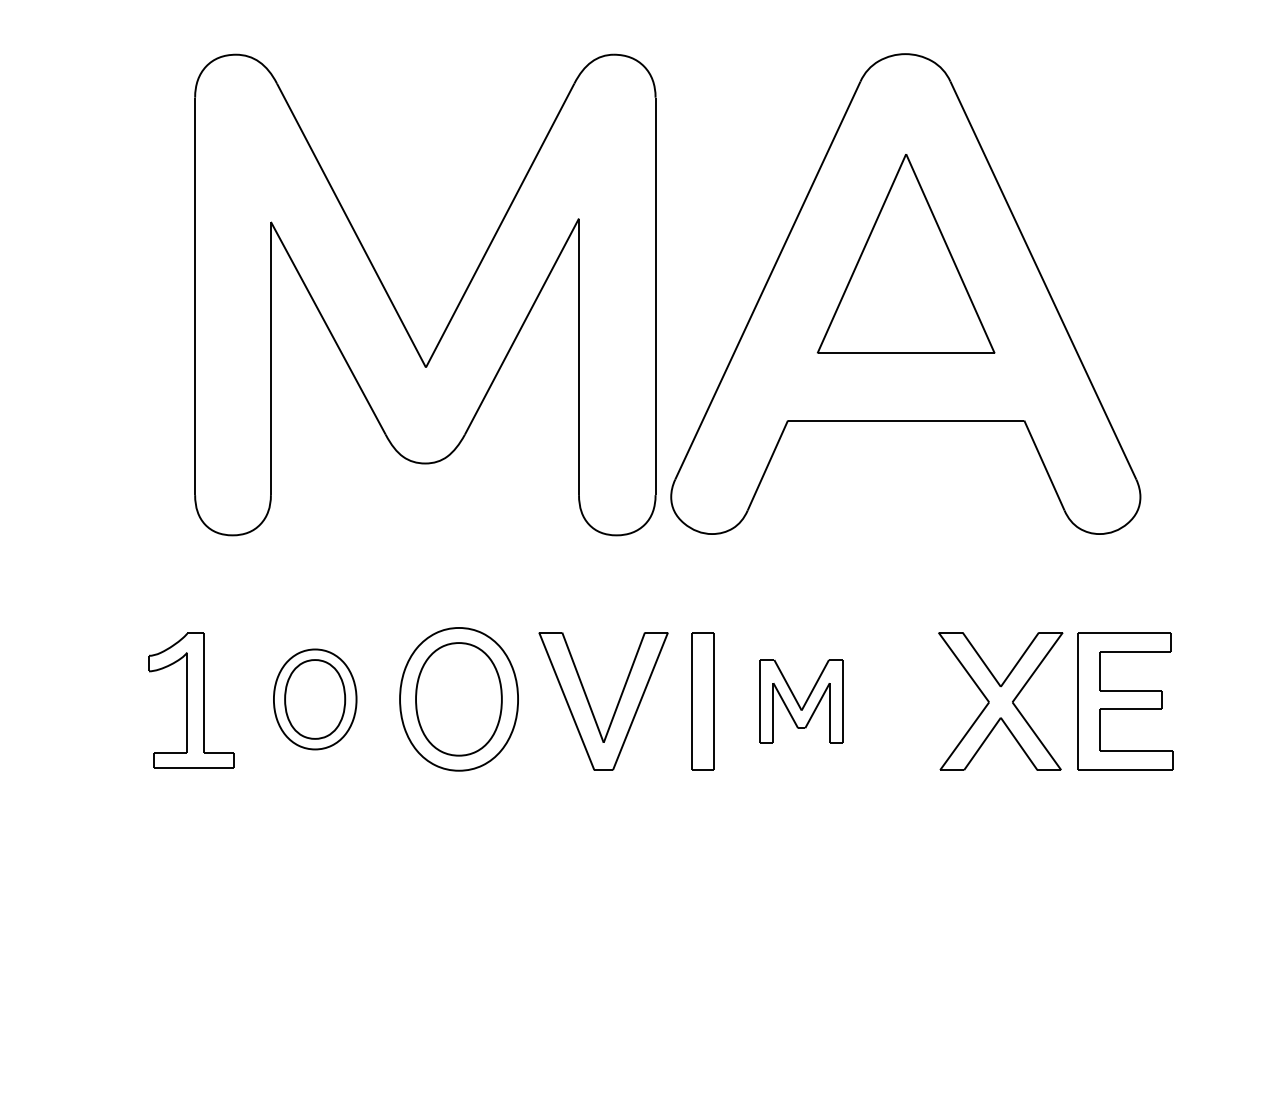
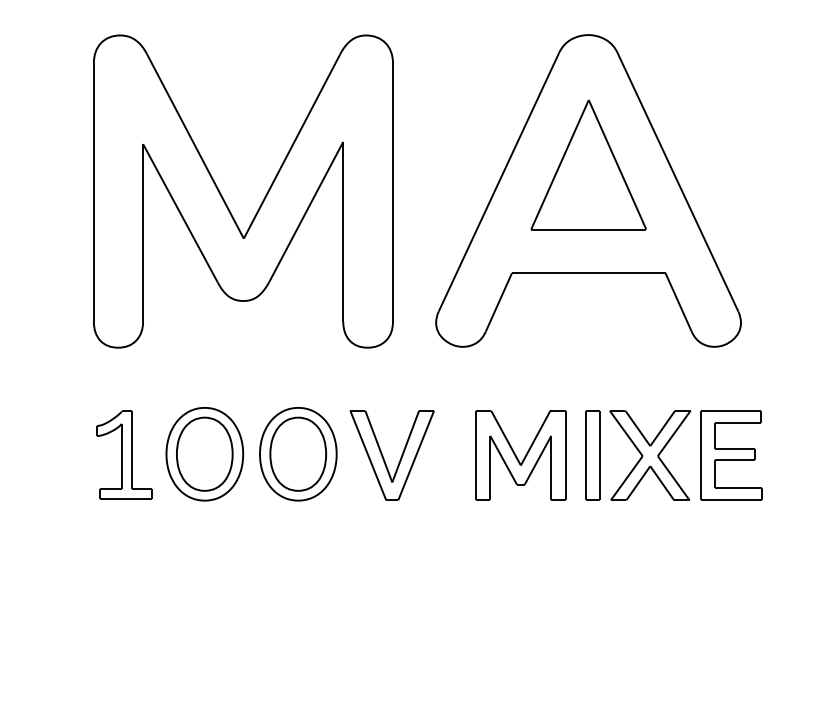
part: (397, 310) -> (225, 201), moved
part: (314, 699) -> (204, 454), size x1.43
part: (702, 701) -> (592, 455), moved
part: (801, 701) -> (520, 455), size x1.67

